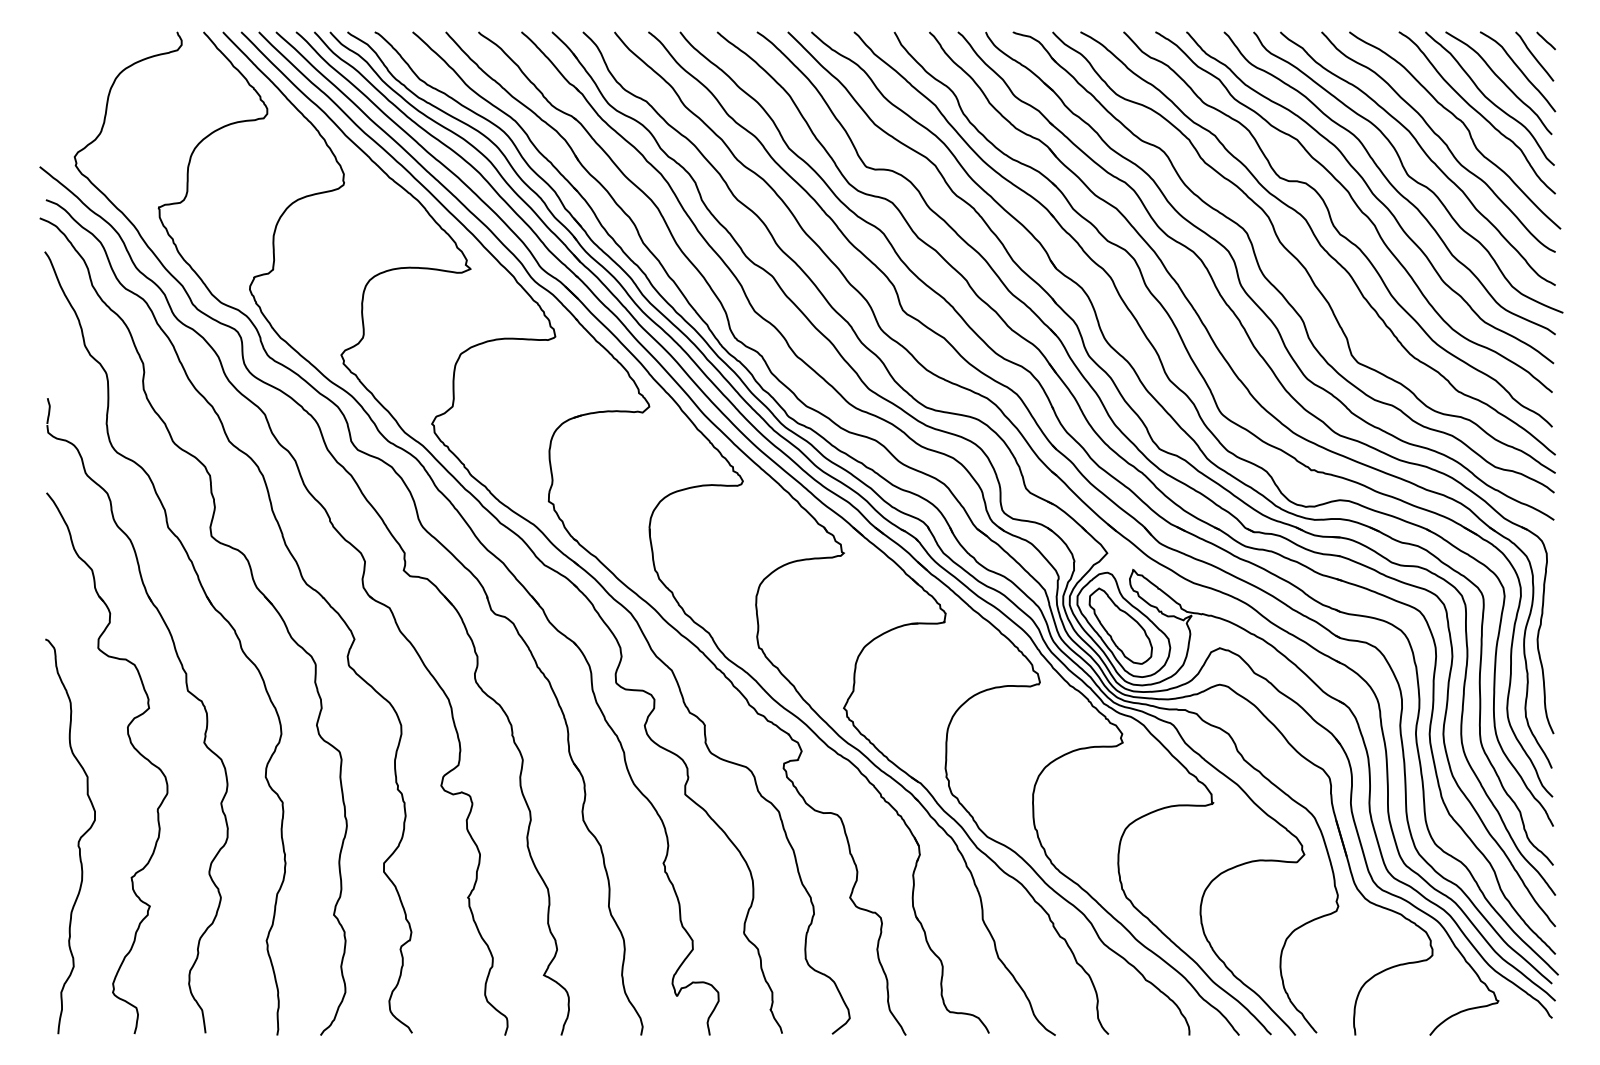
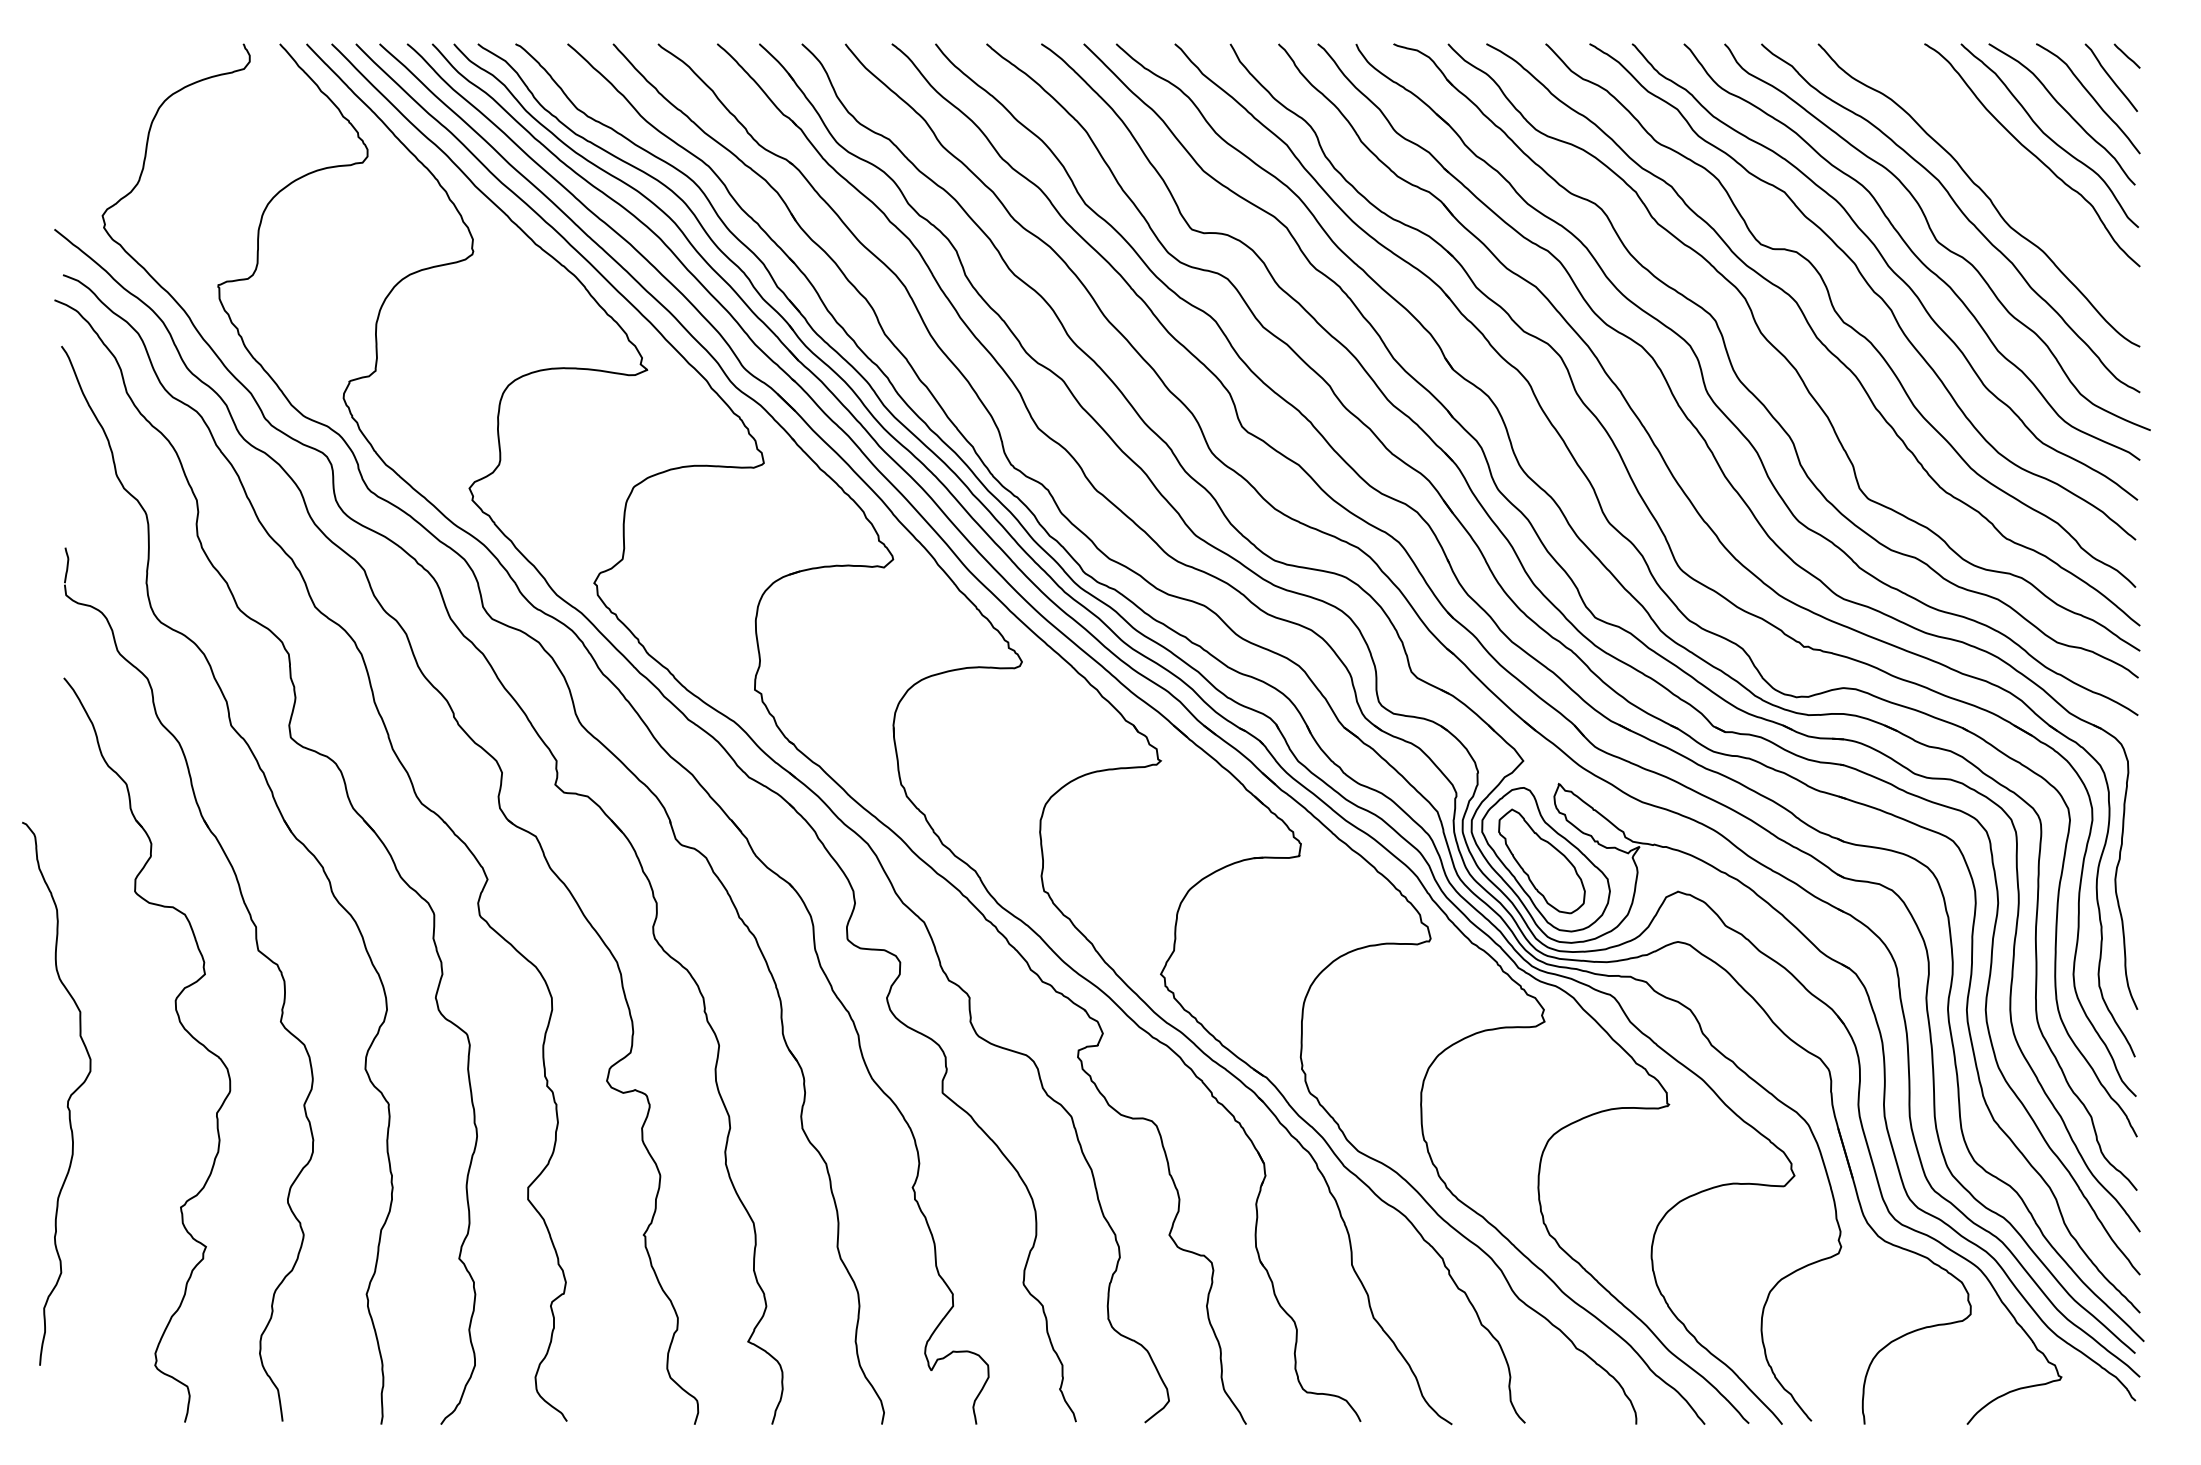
curve: (1462, 124) -> (2012, 170), removed
curve: (79, 839) -> (68, 1098), moved

